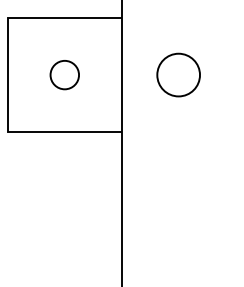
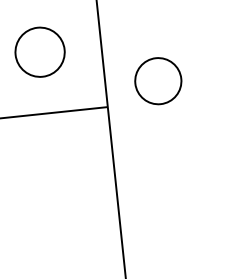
circle: (64, 74) -> (39, 51), size x1.6
circle: (178, 74) -> (158, 80), moved

